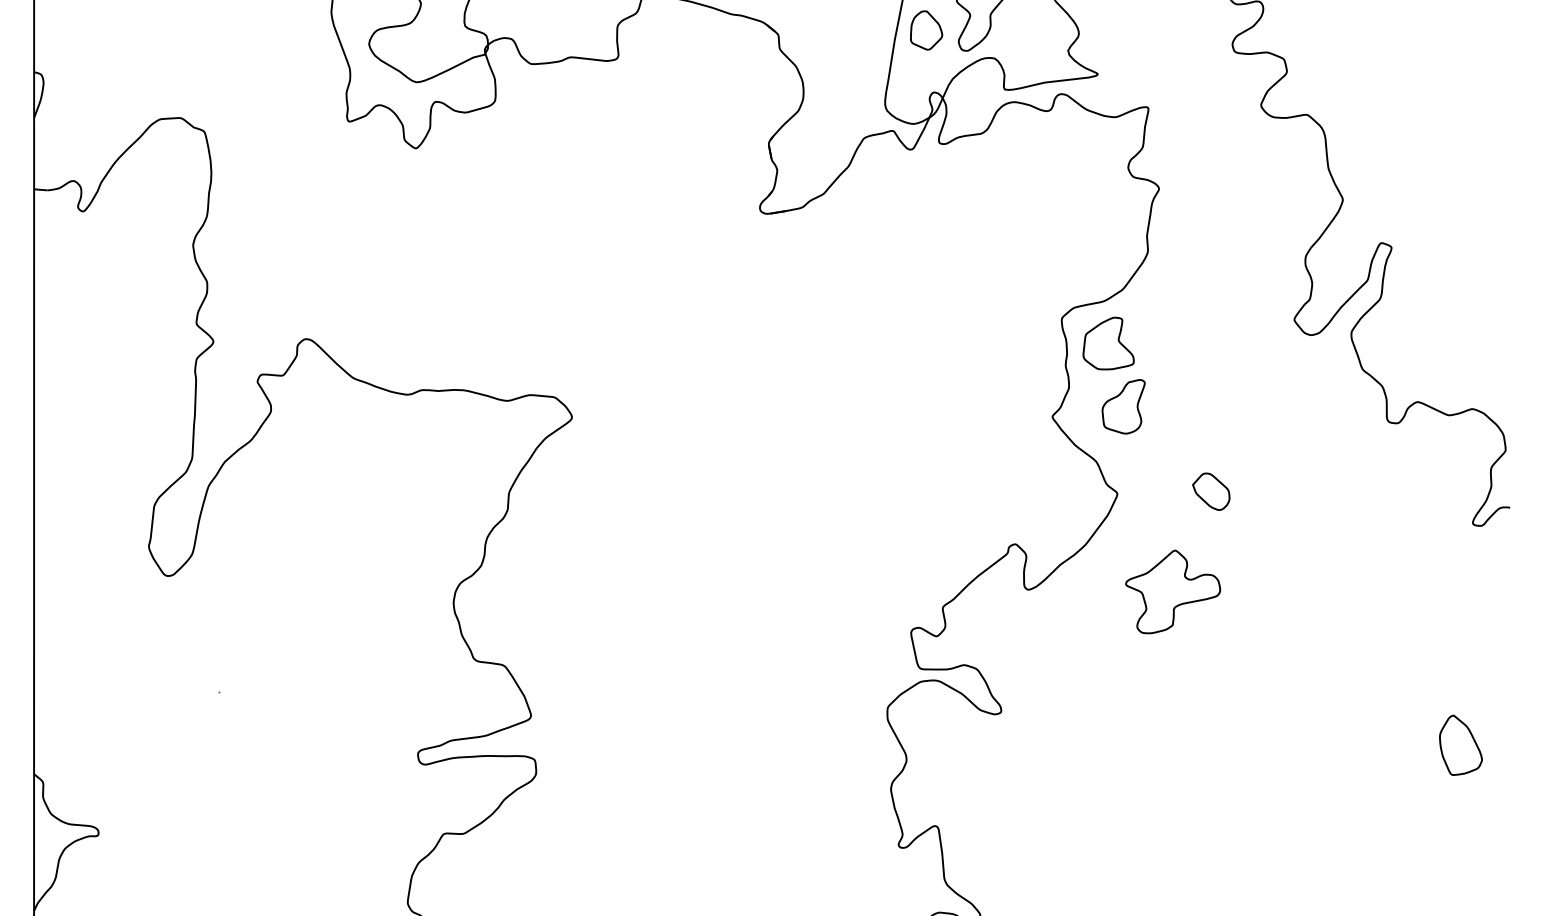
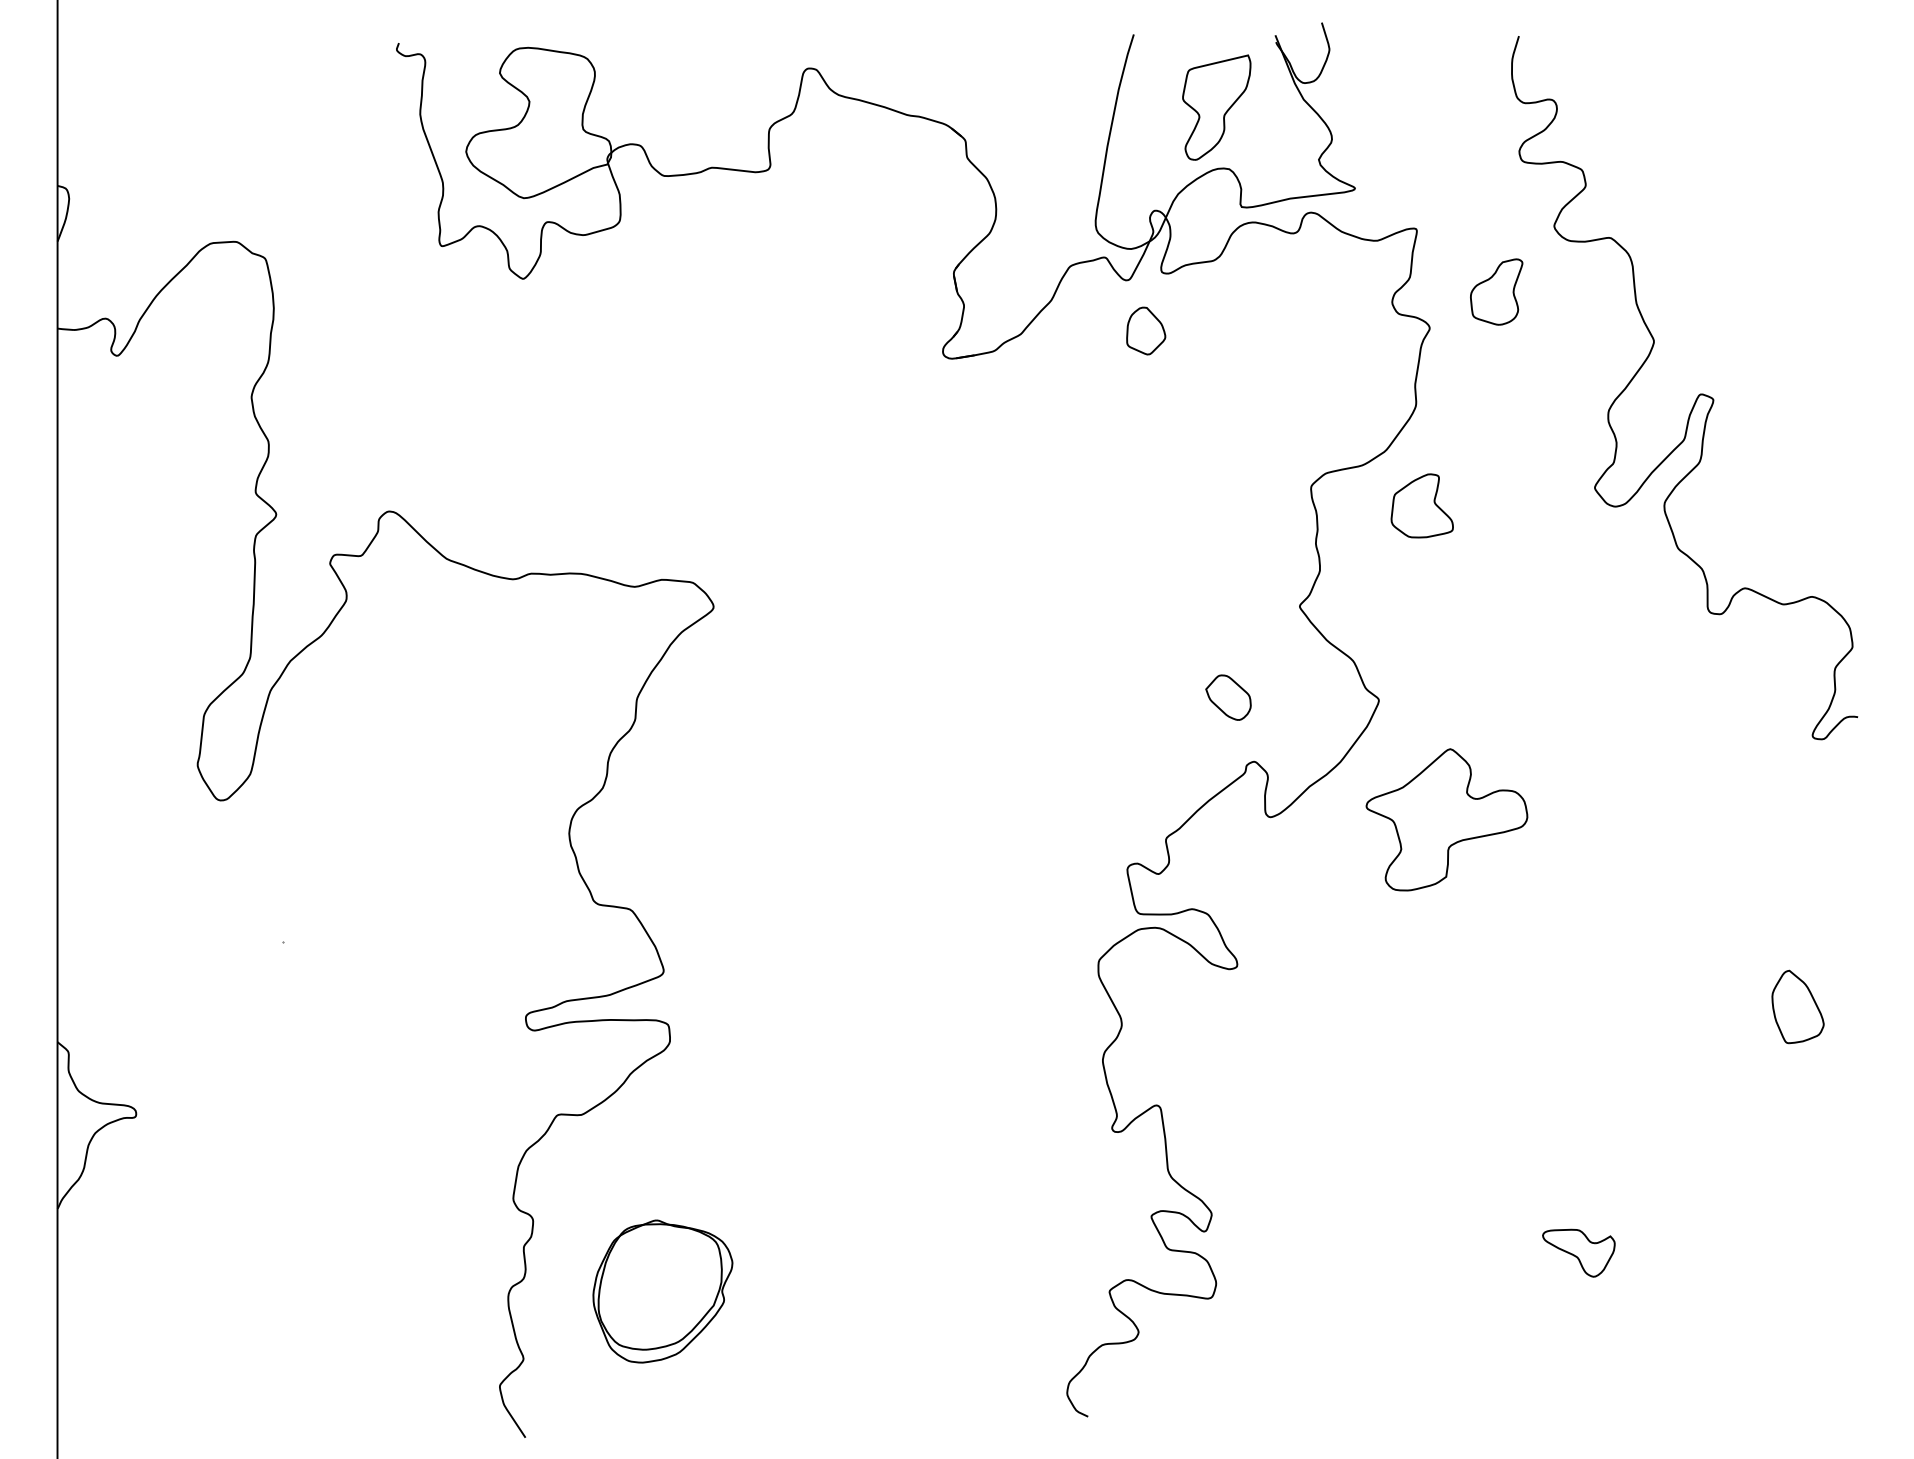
part: (926, 30) -> (1146, 330), moved
part: (1108, 343) -> (1421, 505), moved
part: (1123, 406) -> (1496, 291), moved
part: (1211, 491) -> (1228, 697), moved
part: (1172, 591) -> (1446, 819), size x1.4

